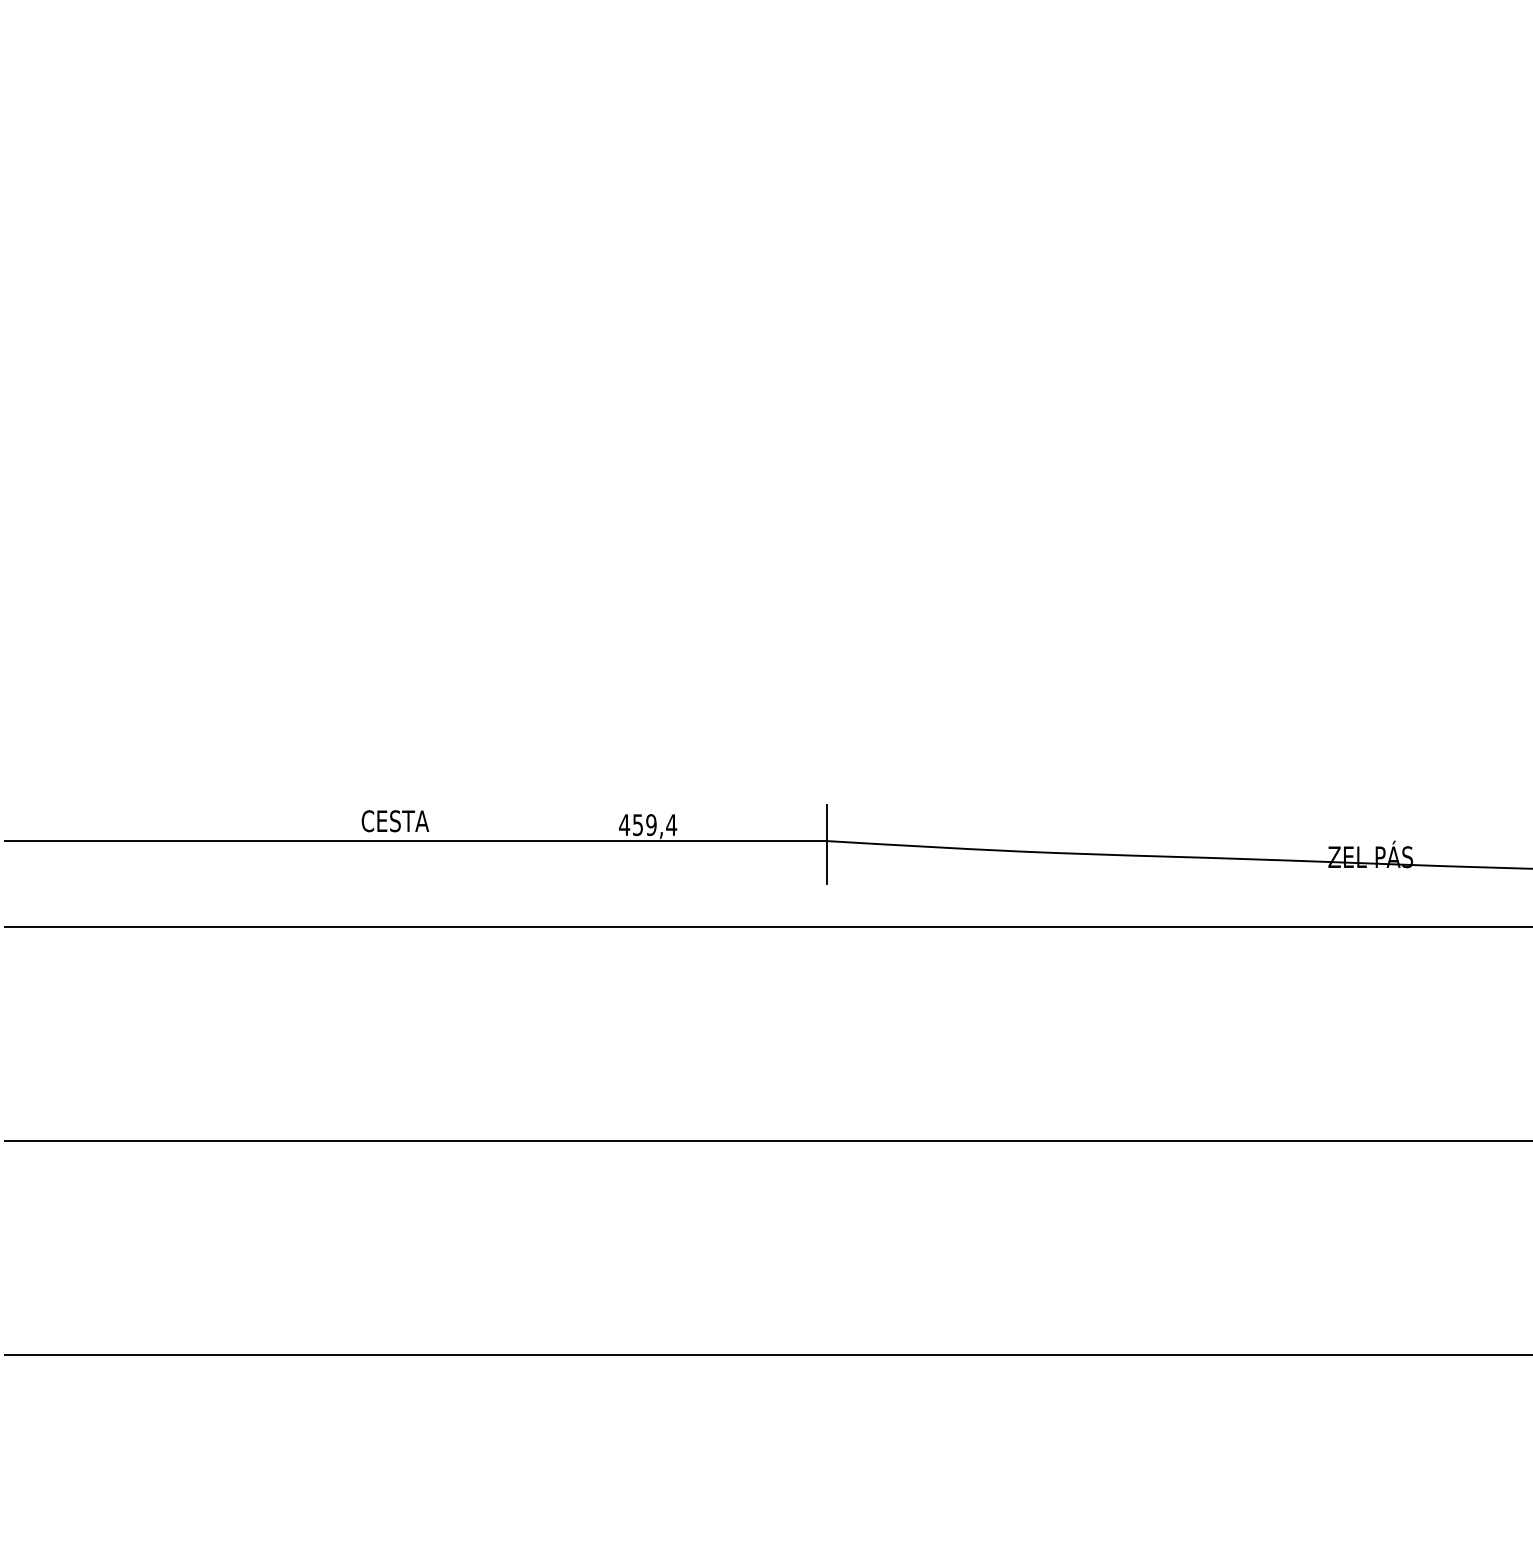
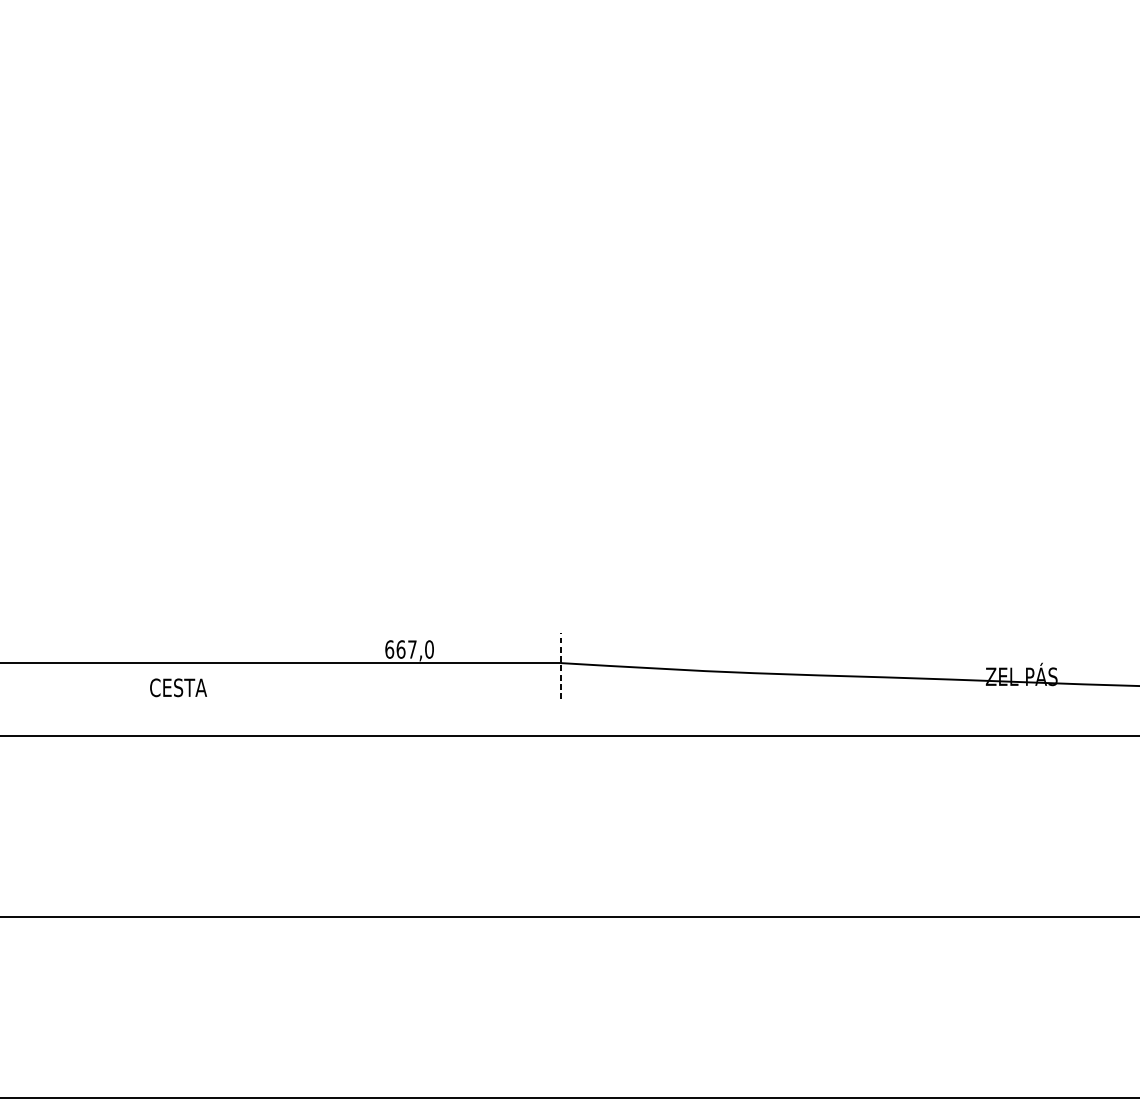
text: (395, 821) -> (178, 688), moved
text: (648, 825) -> (409, 649), 459,4 -> 667,0
line: (826, 844) -> (560, 666), solid -> dashed

